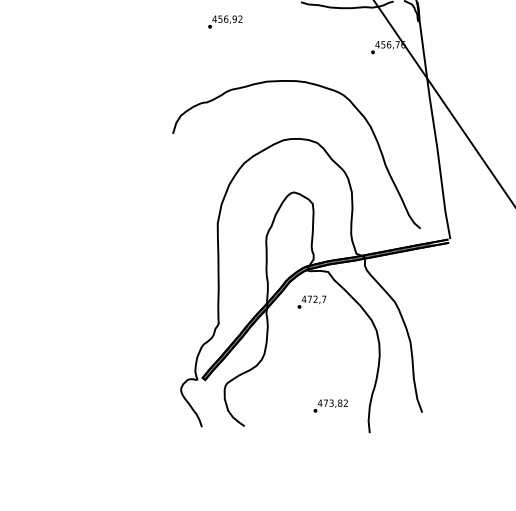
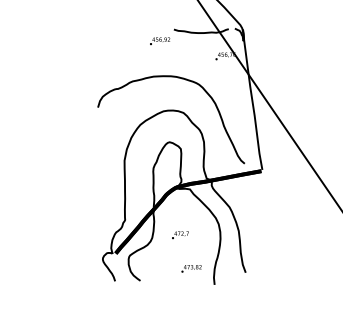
text: (226, 22) -> (160, 41), moved
text: (312, 302) -> (180, 235), moved

